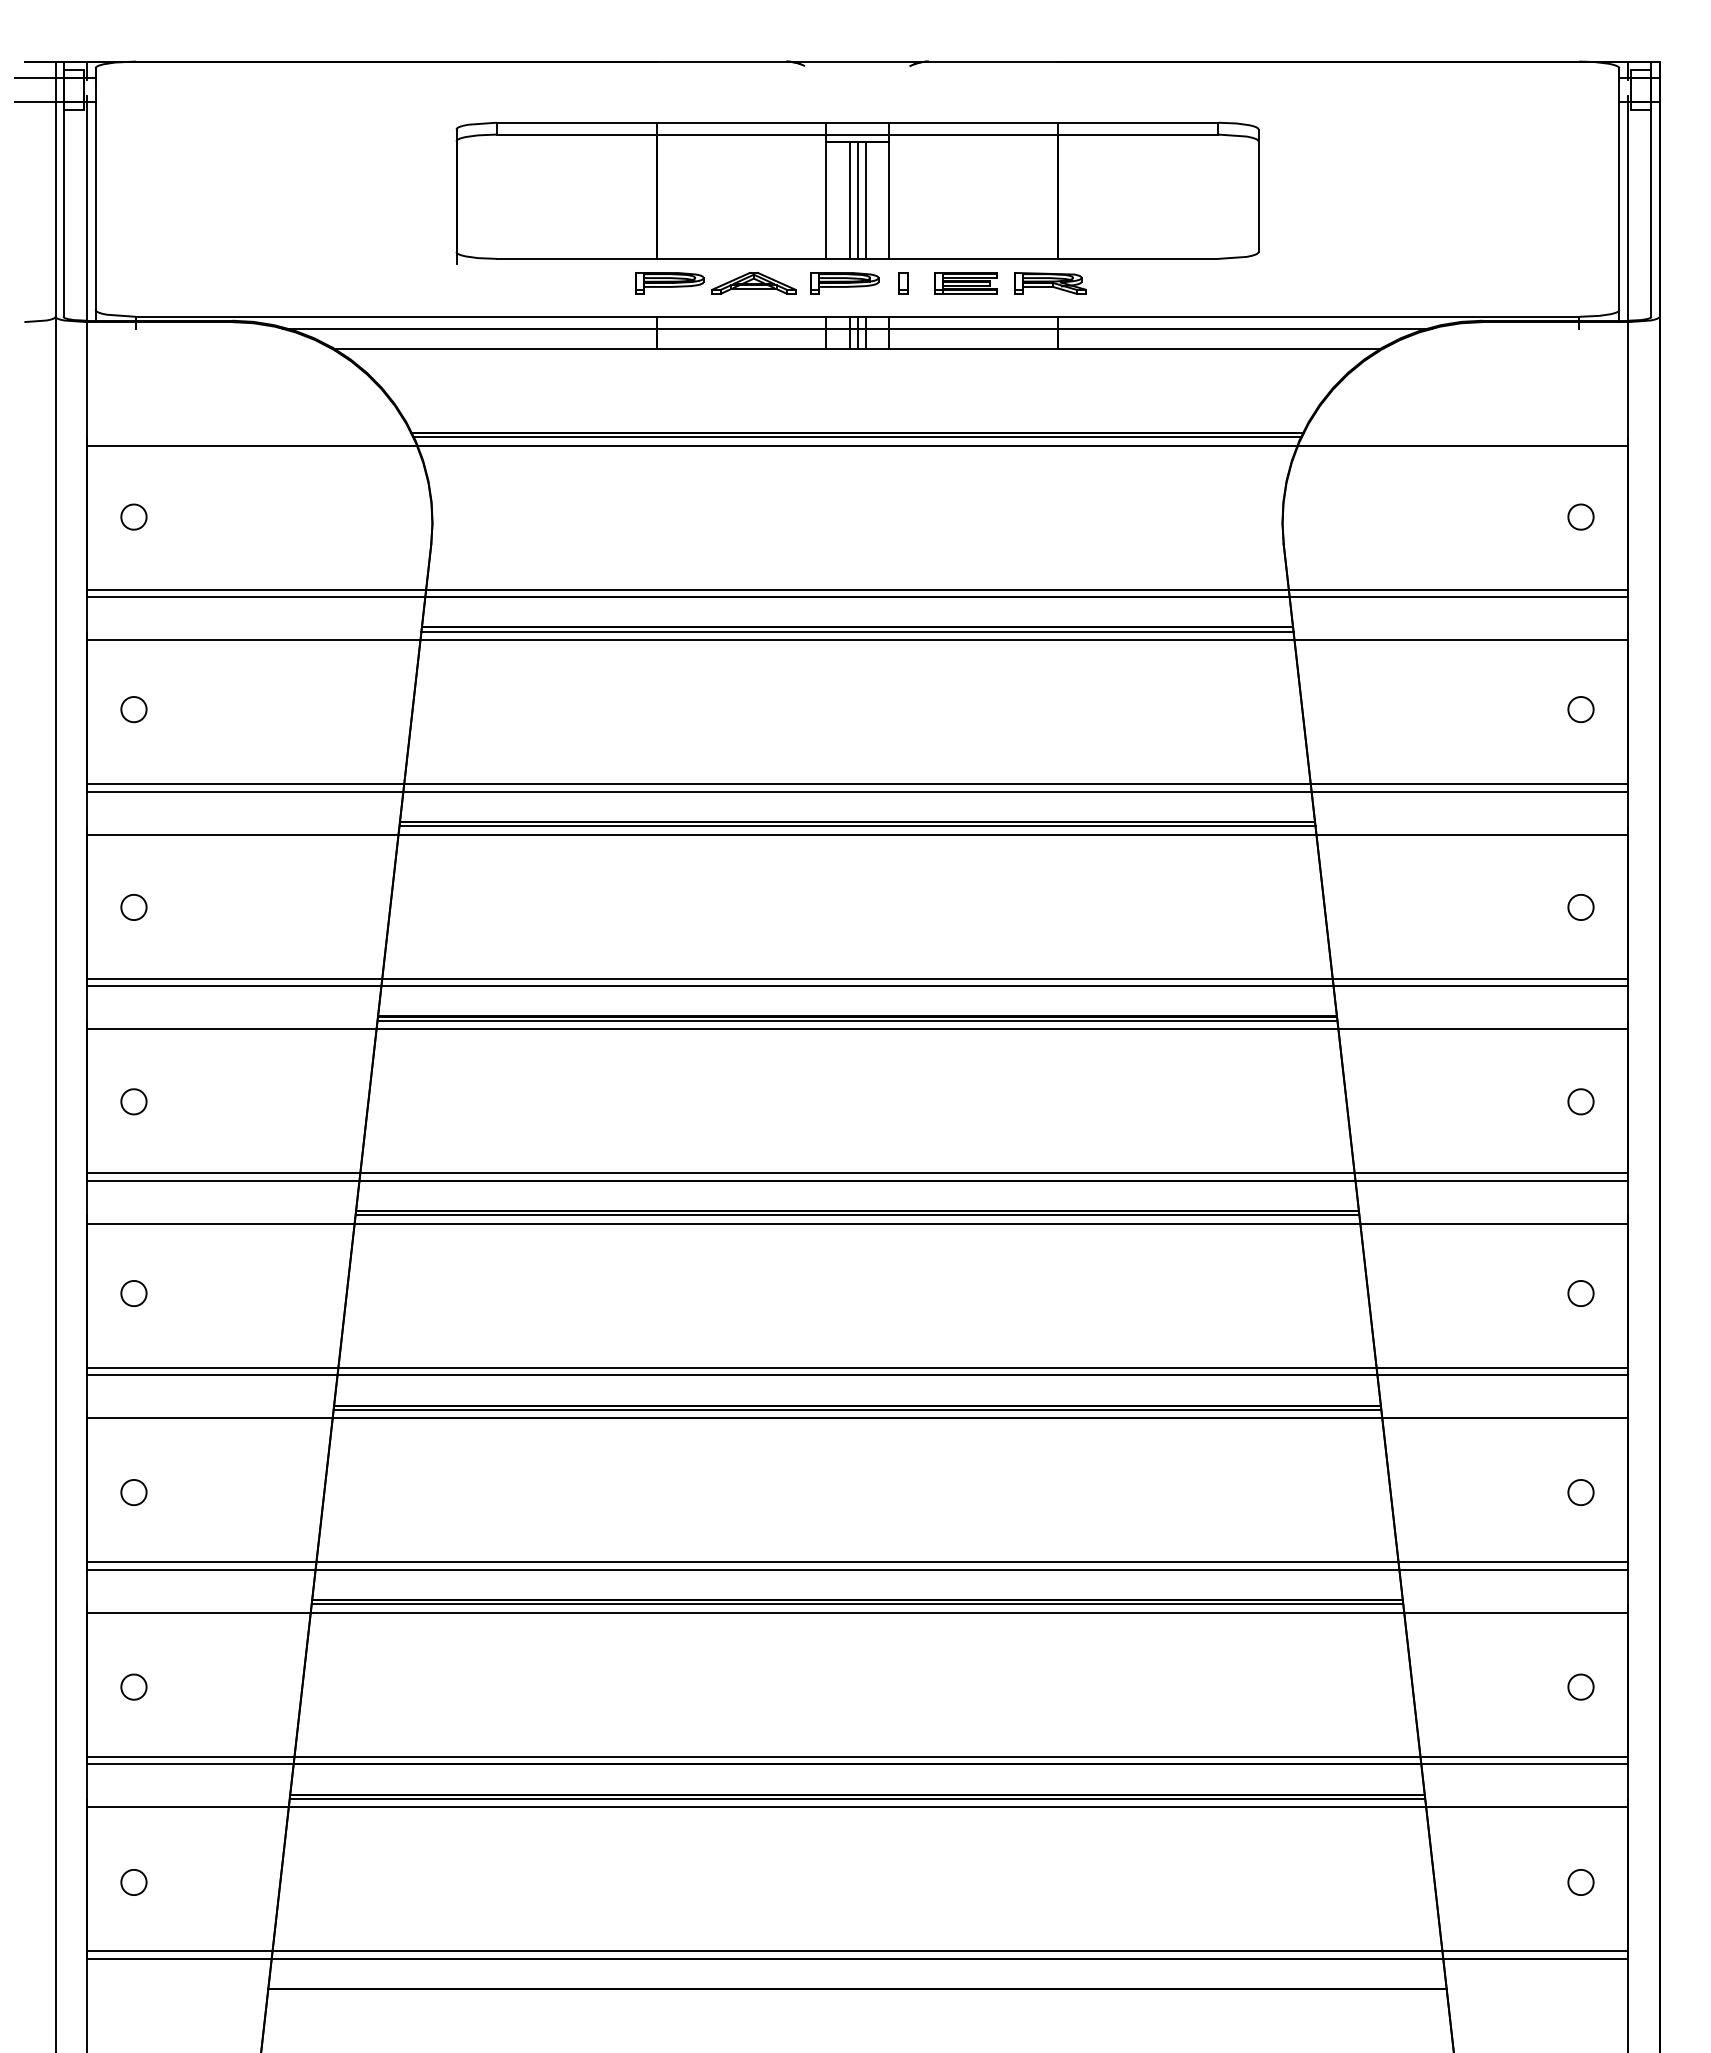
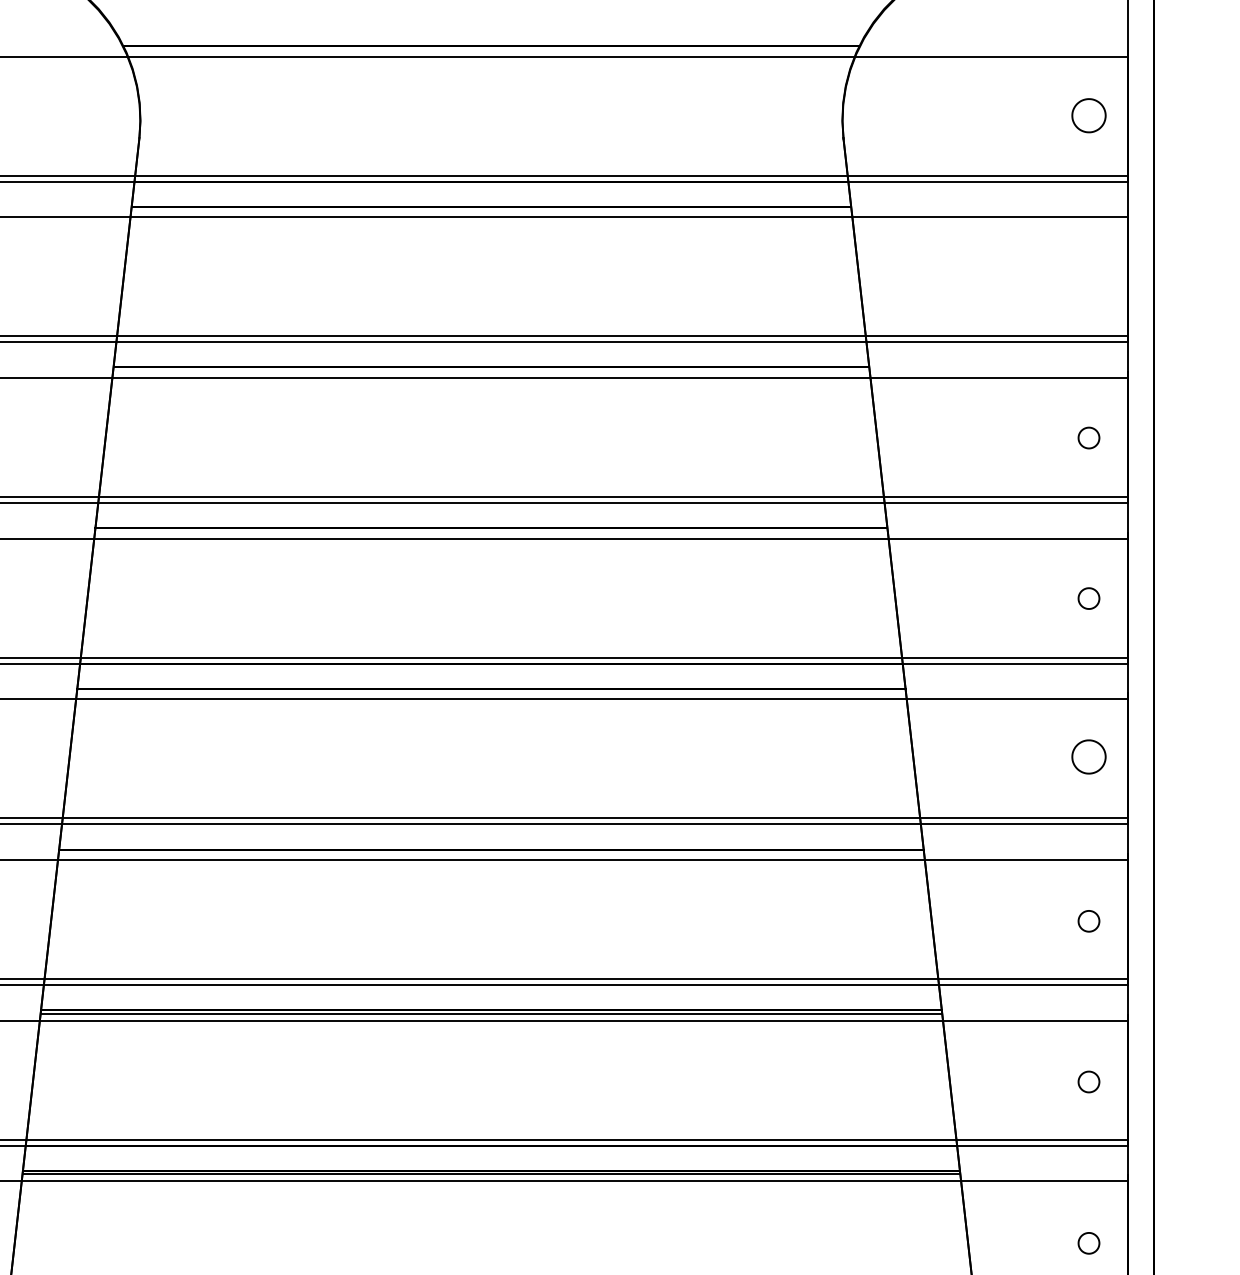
line: (857, 436) -> (491, 49), removed
part: (1580, 516) -> (1088, 115), size x1.6
line: (857, 631) -> (491, 210), removed
part: (1580, 709) -> (1088, 274), removed
line: (857, 826) -> (491, 371), removed
line: (857, 1020) -> (491, 531), removed
line: (857, 1215) -> (491, 692), removed
part: (1580, 1293) -> (1088, 756), size x1.6
line: (857, 1409) -> (491, 852), removed

